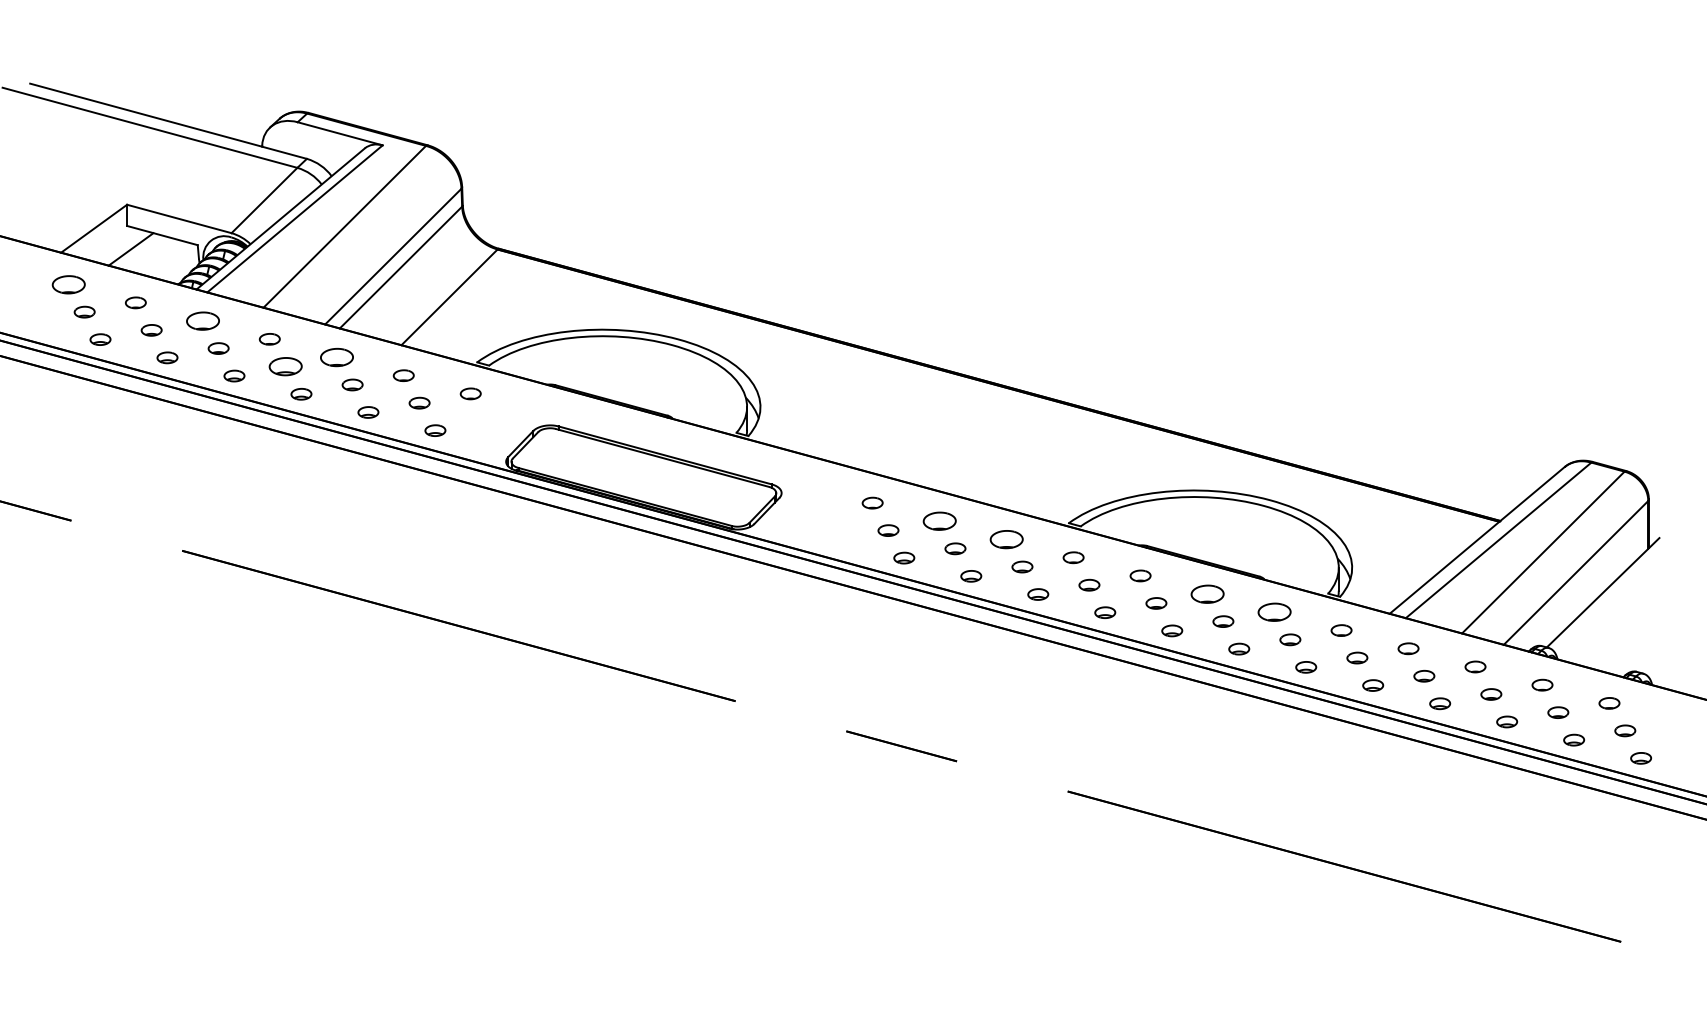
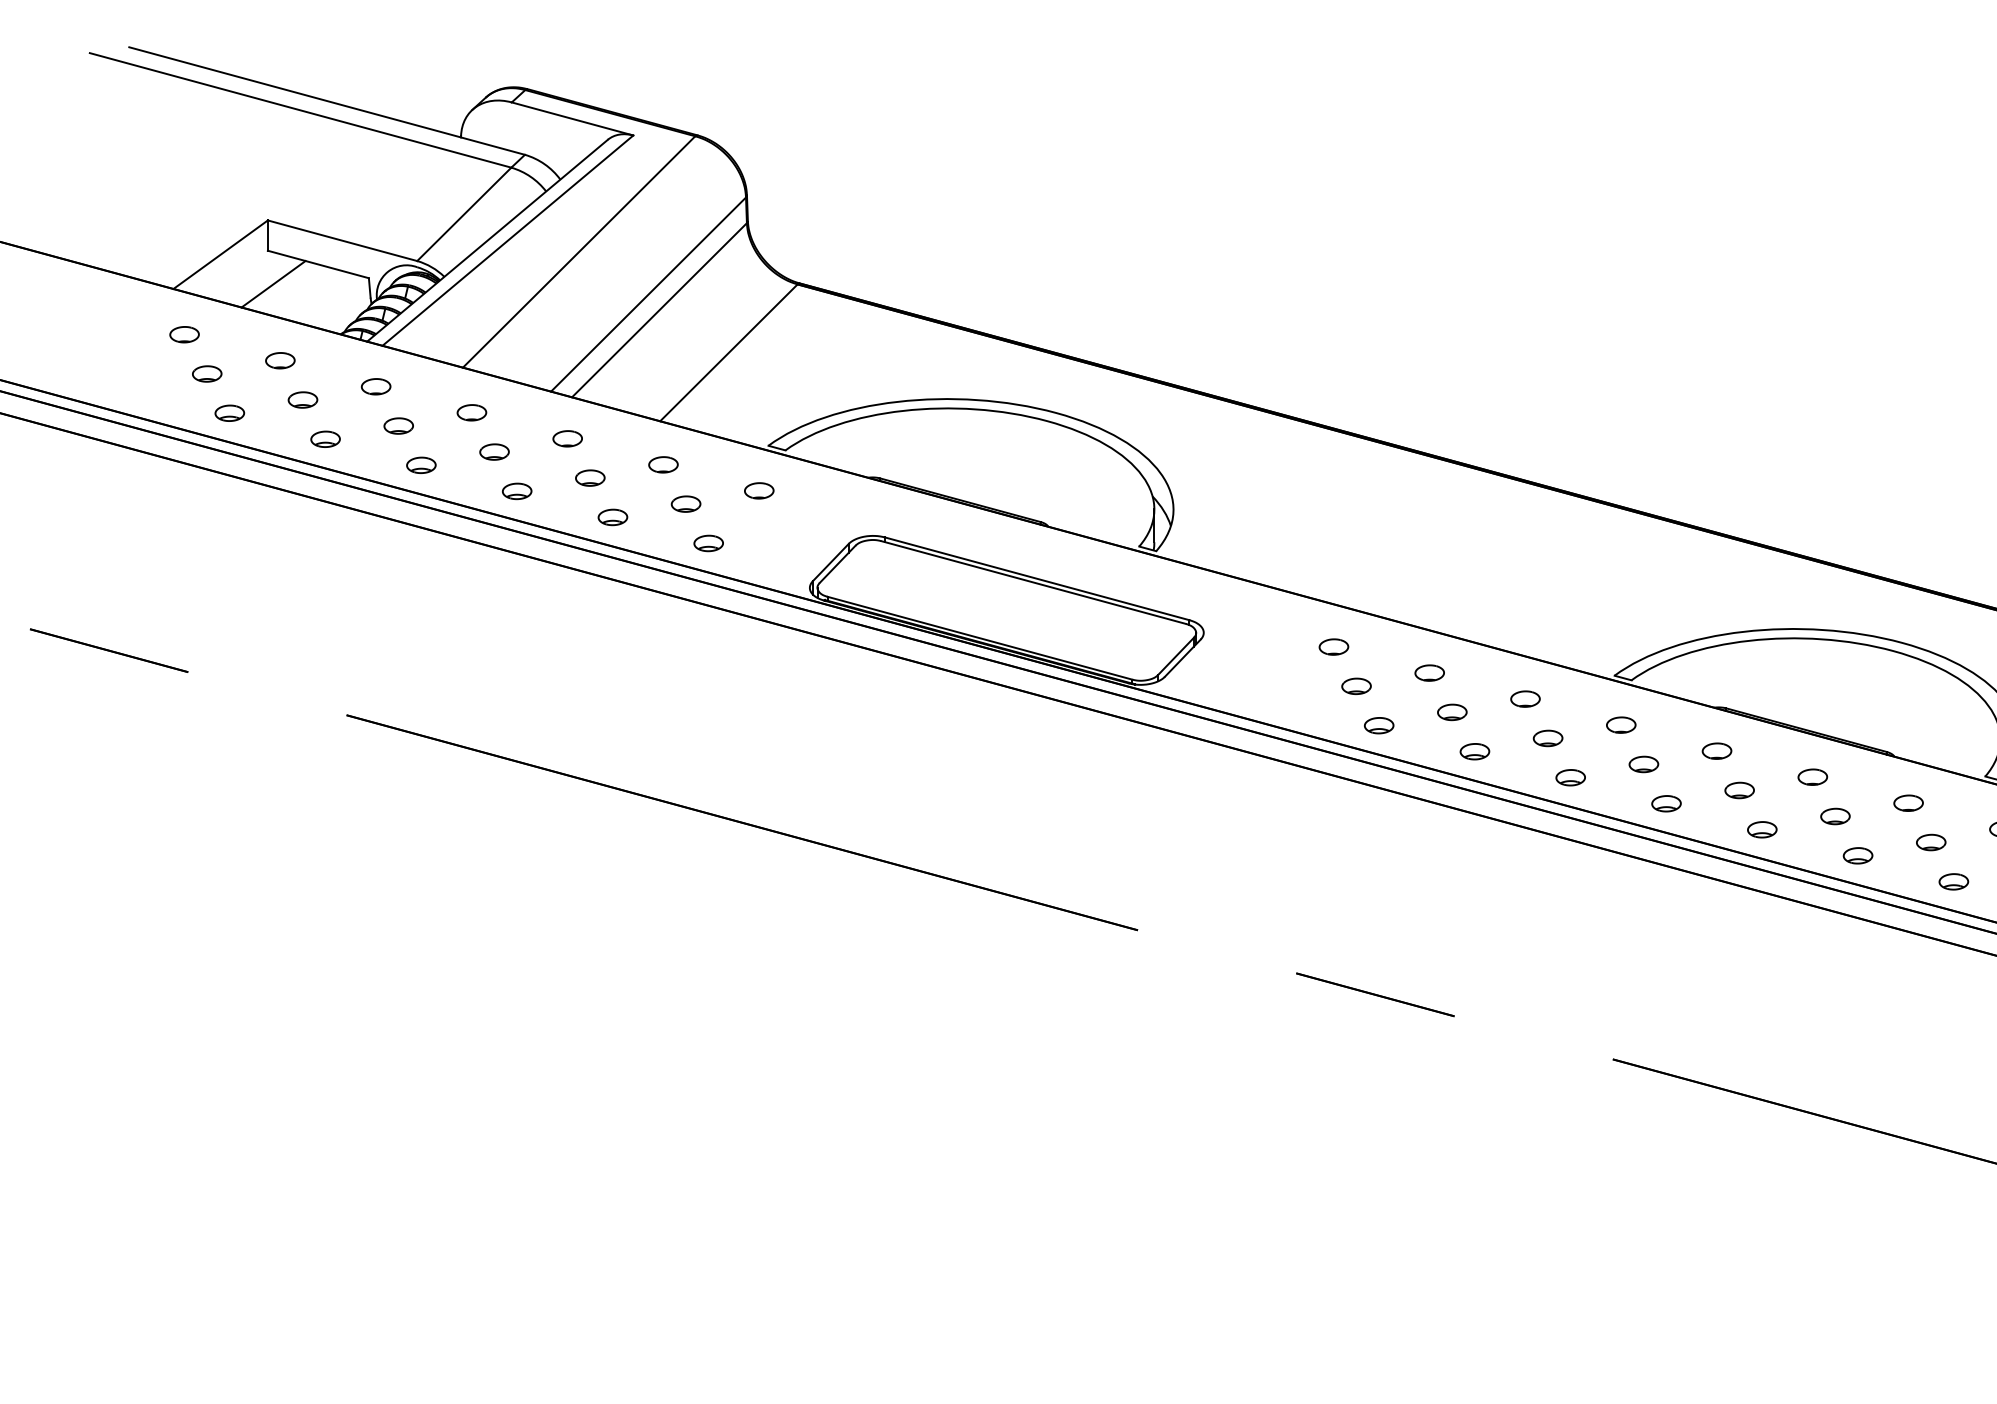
part: (68, 284) -> (184, 334), size x0.62
part: (202, 320) -> (375, 385), size x0.62
part: (336, 357) -> (567, 438), size x0.62
part: (285, 366) -> (494, 451), size x0.62
part: (939, 521) -> (1429, 673), size x0.62
part: (1006, 539) -> (1525, 699), size x0.62
part: (1207, 593) -> (1812, 776), size x0.62
part: (1274, 612) -> (1908, 803), size x0.62

